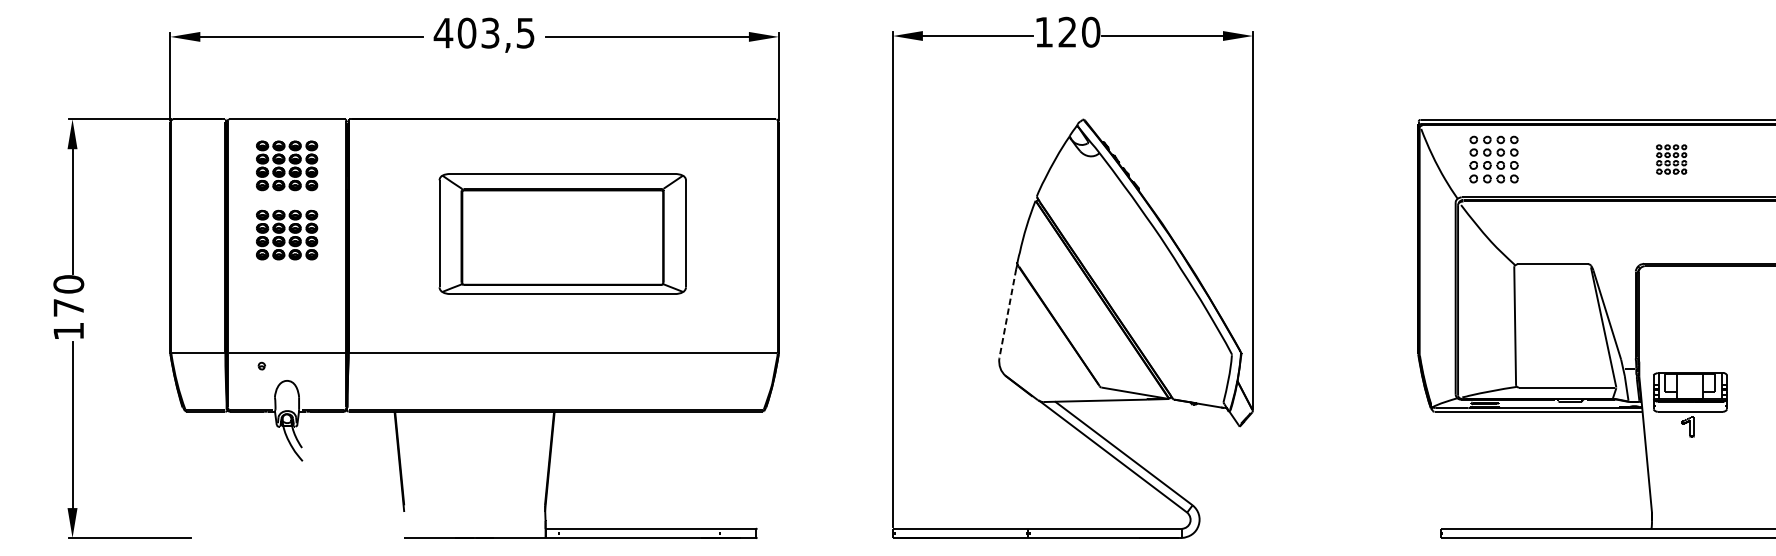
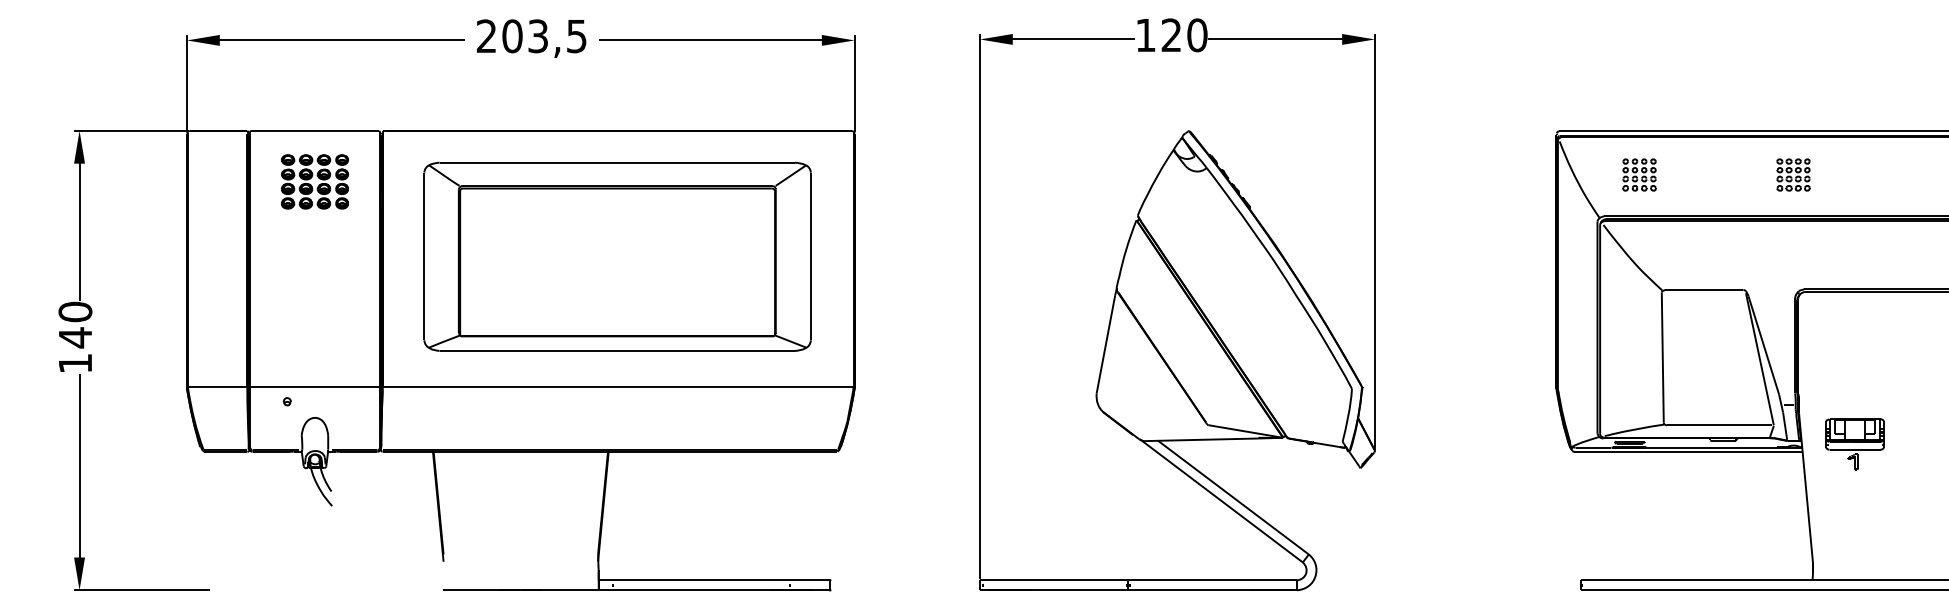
text: (443, 32) -> (486, 35), 403,5 -> 203,5
part: (1493, 159) -> (1639, 174), size x0.62
part: (1671, 159) -> (1793, 174), moved
part: (562, 233) -> (617, 256), size x1.43
part: (286, 234) -> (314, 257), removed
text: (68, 307) -> (75, 337), 170 -> 140
line: (1007, 313) -> (1105, 344), dashed -> solid
part: (1689, 405) -> (1854, 444), size x0.71

